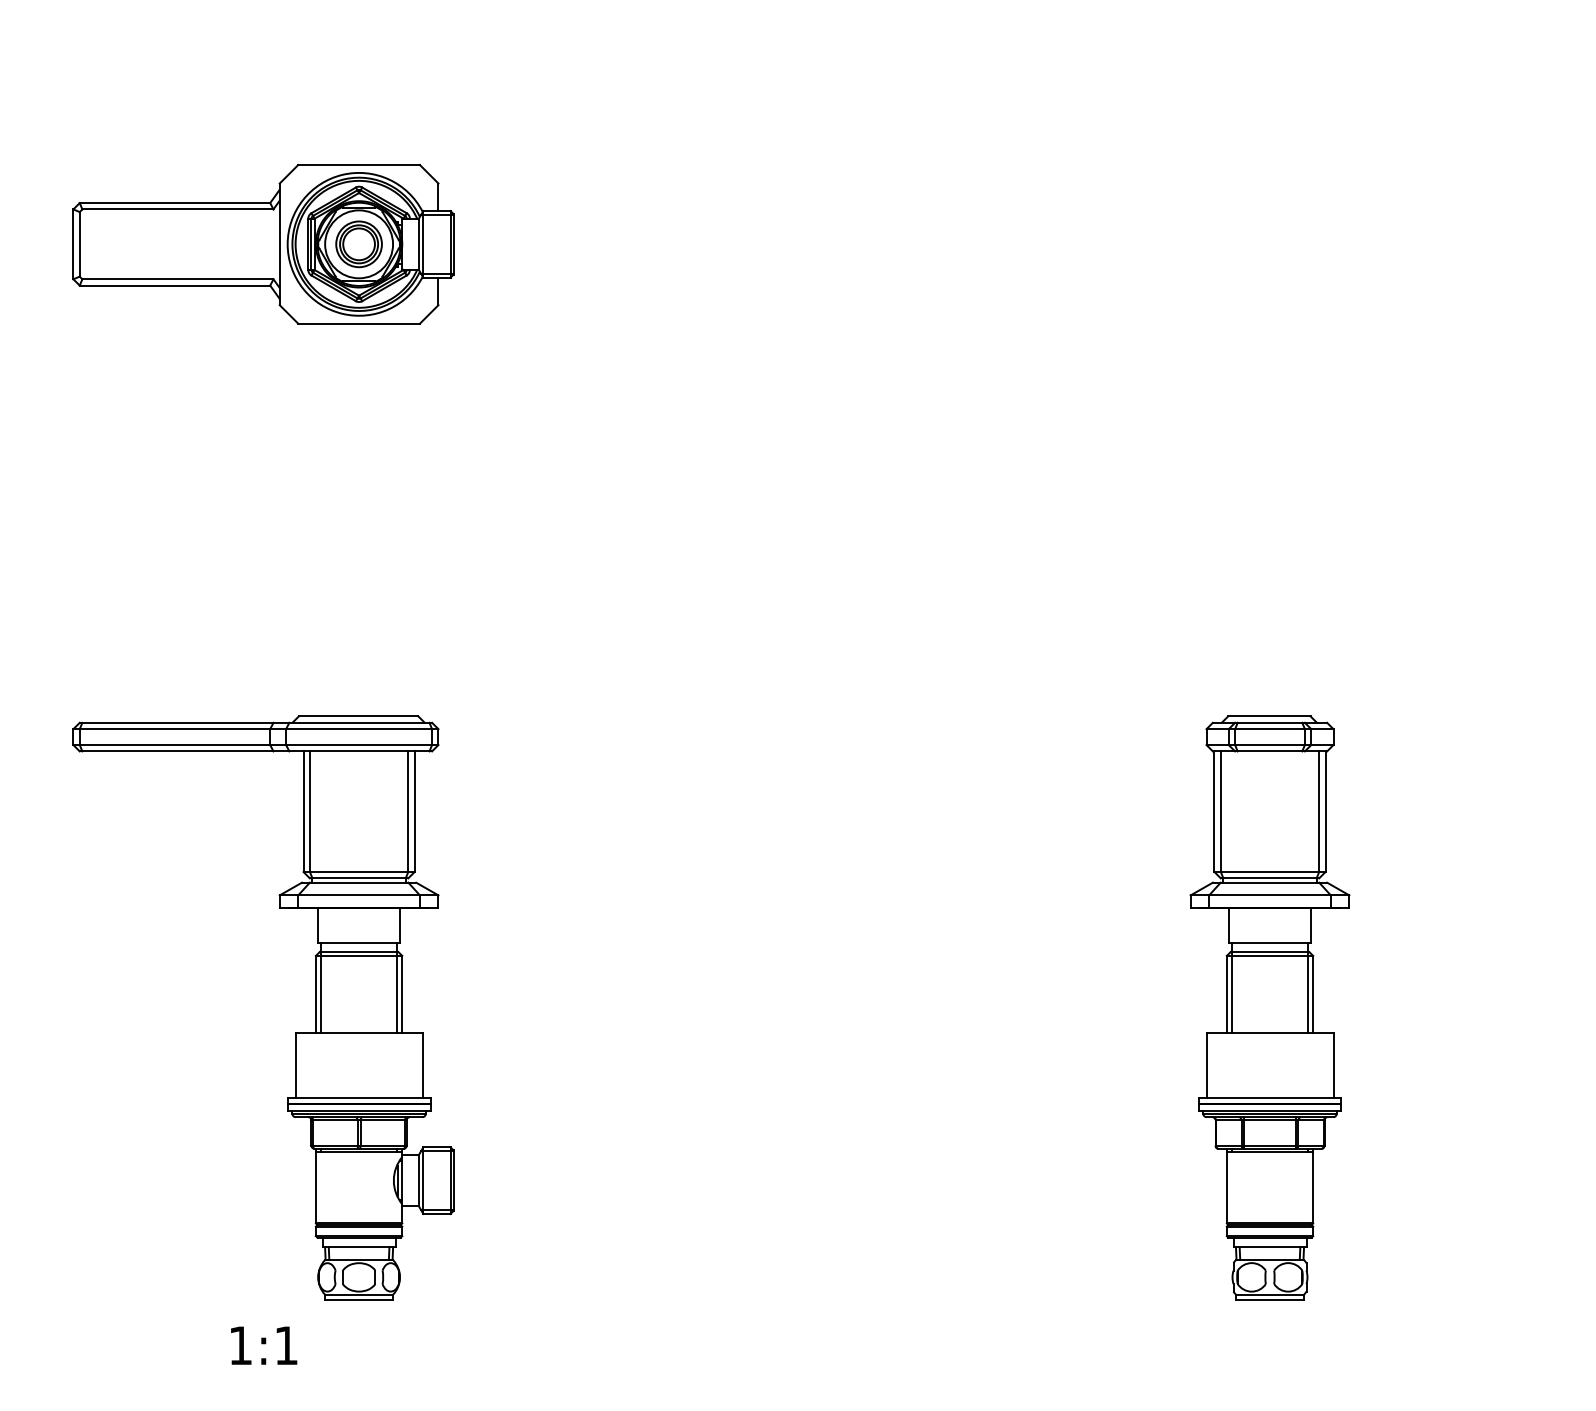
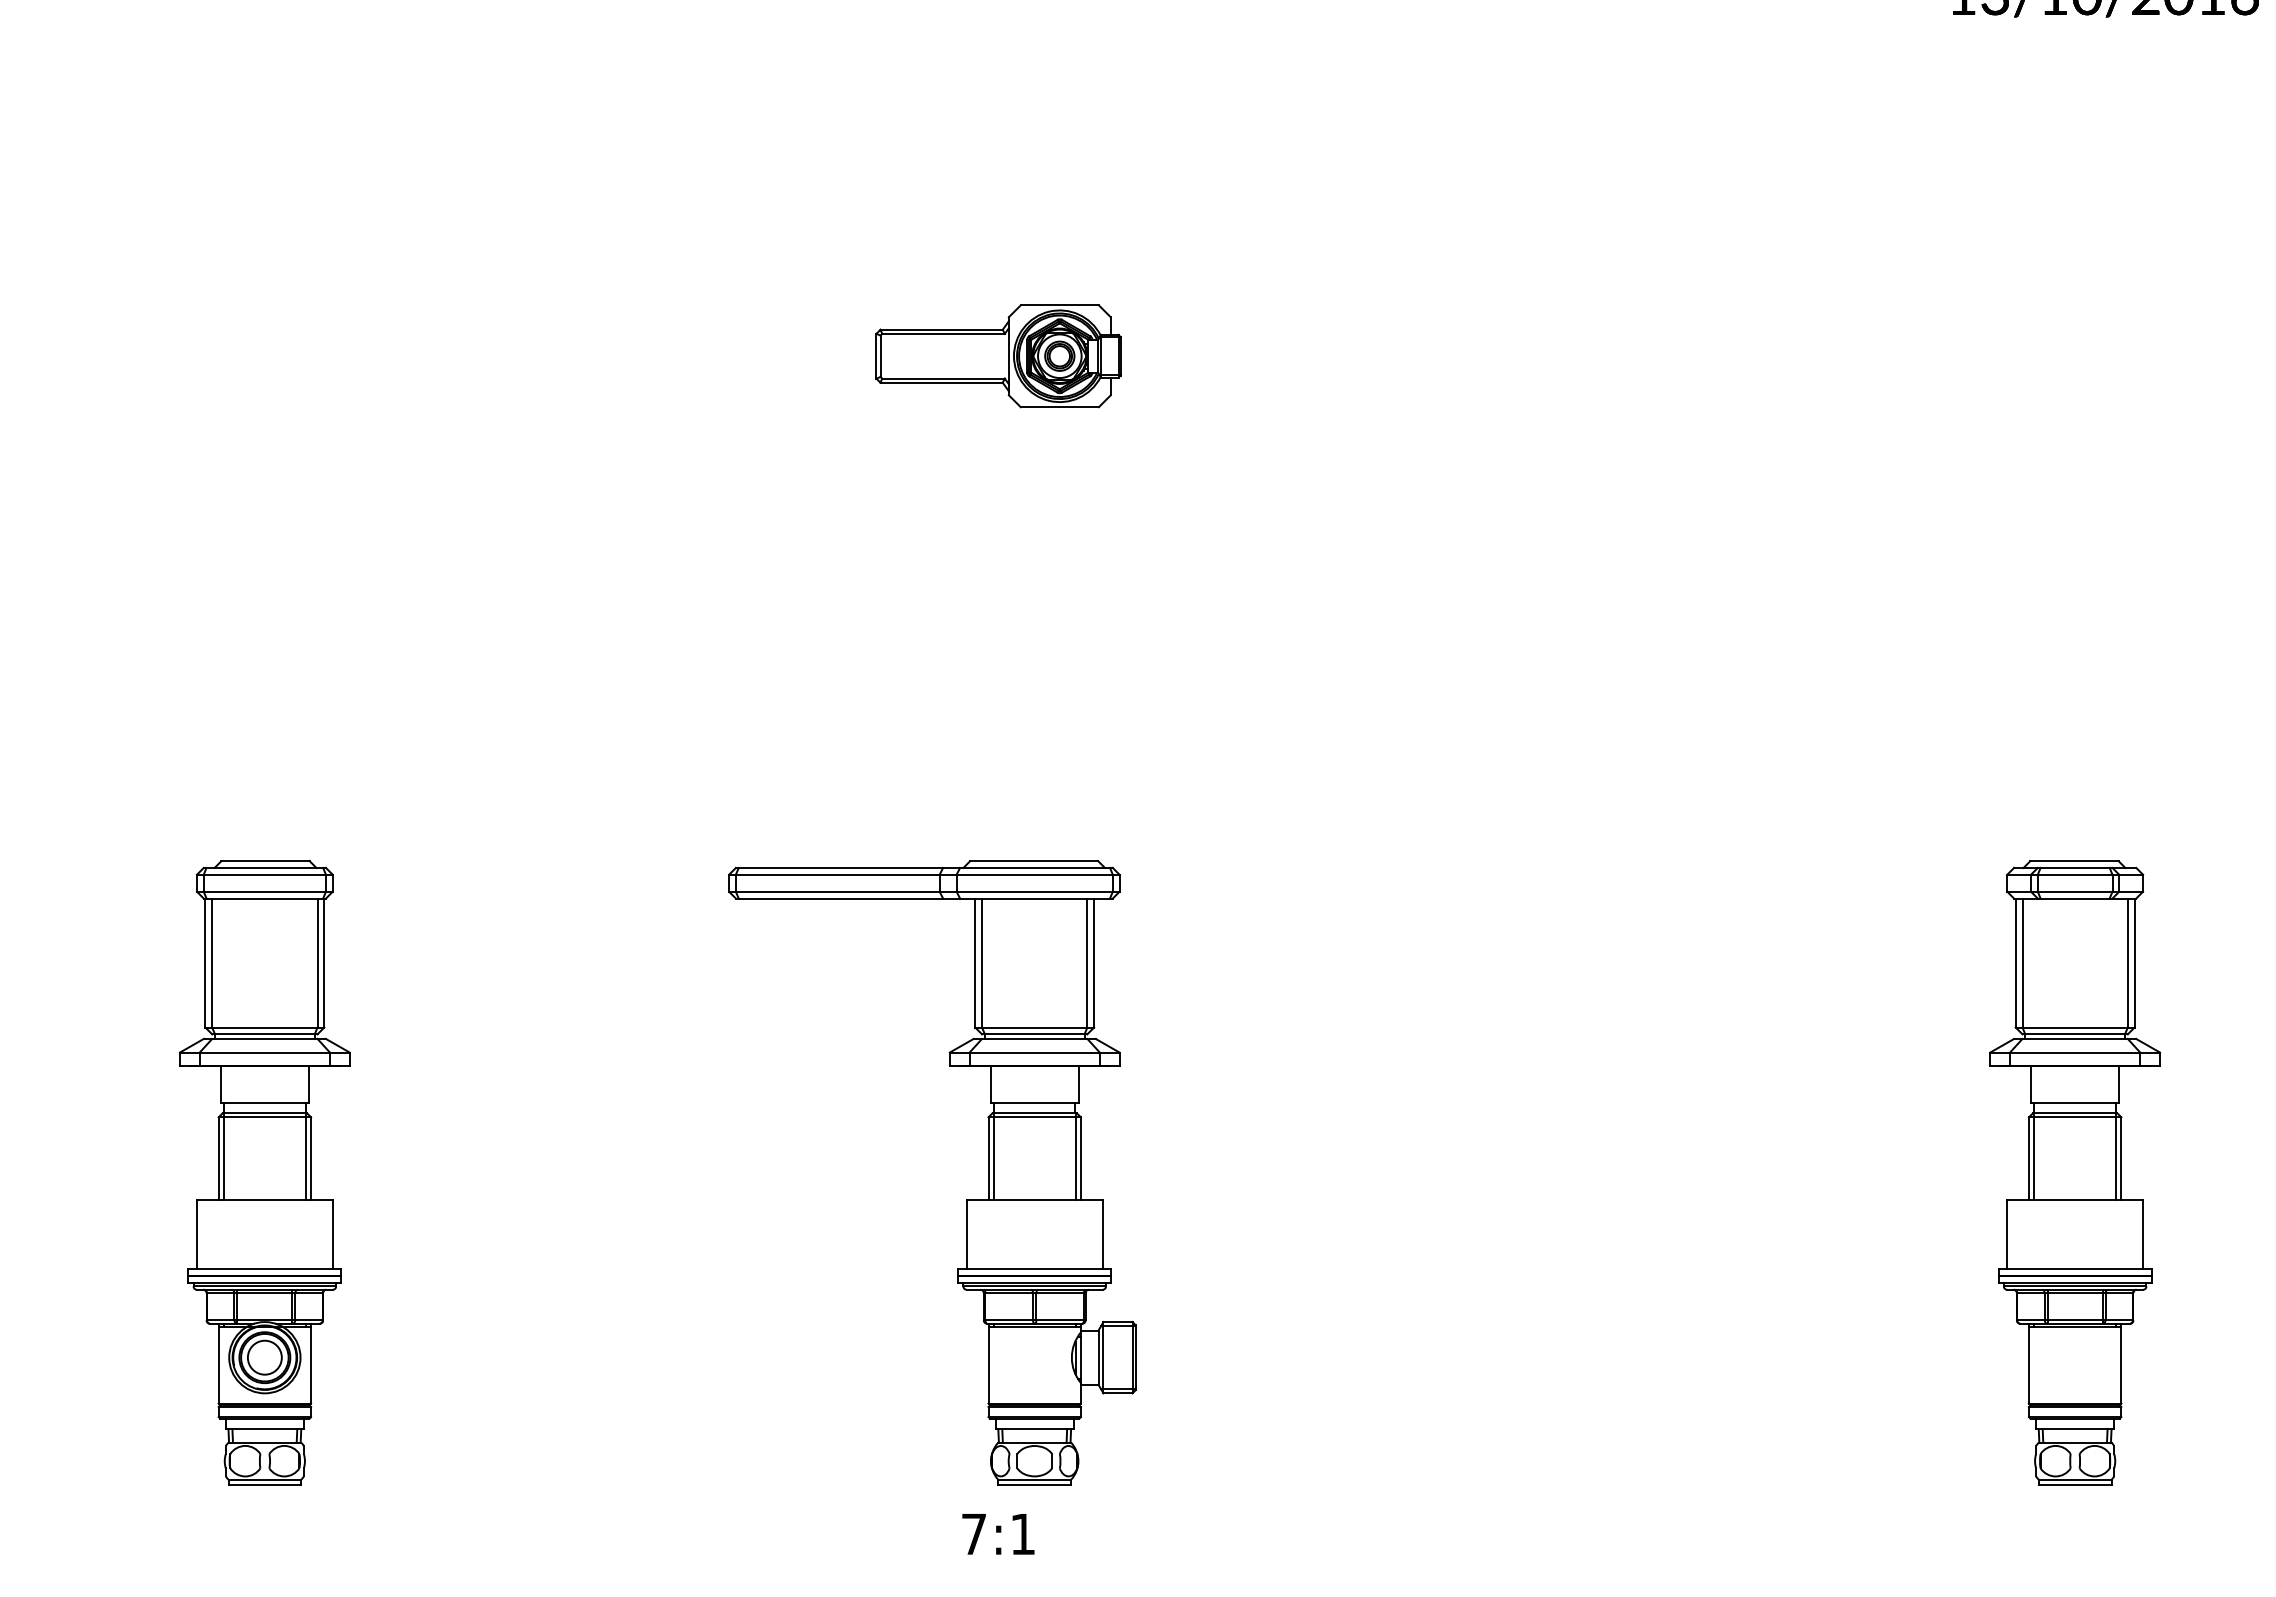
part: (263, 244) -> (998, 356), size x0.6
part: (295, 1032) -> (966, 1199), moved
text: (240, 1345) -> (973, 1534), 1:1 -> 7:1

